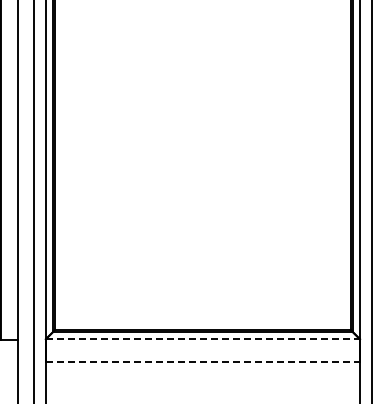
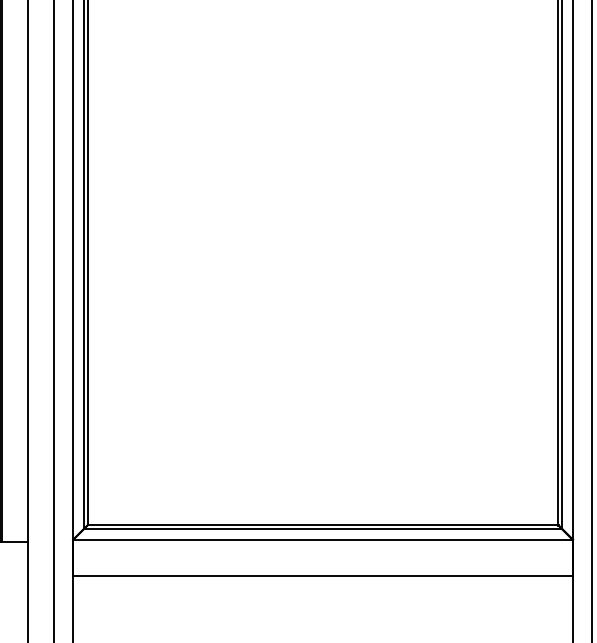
line: (203, 339) -> (323, 540), dashed -> solid
line: (203, 362) -> (323, 576), dashed -> solid

